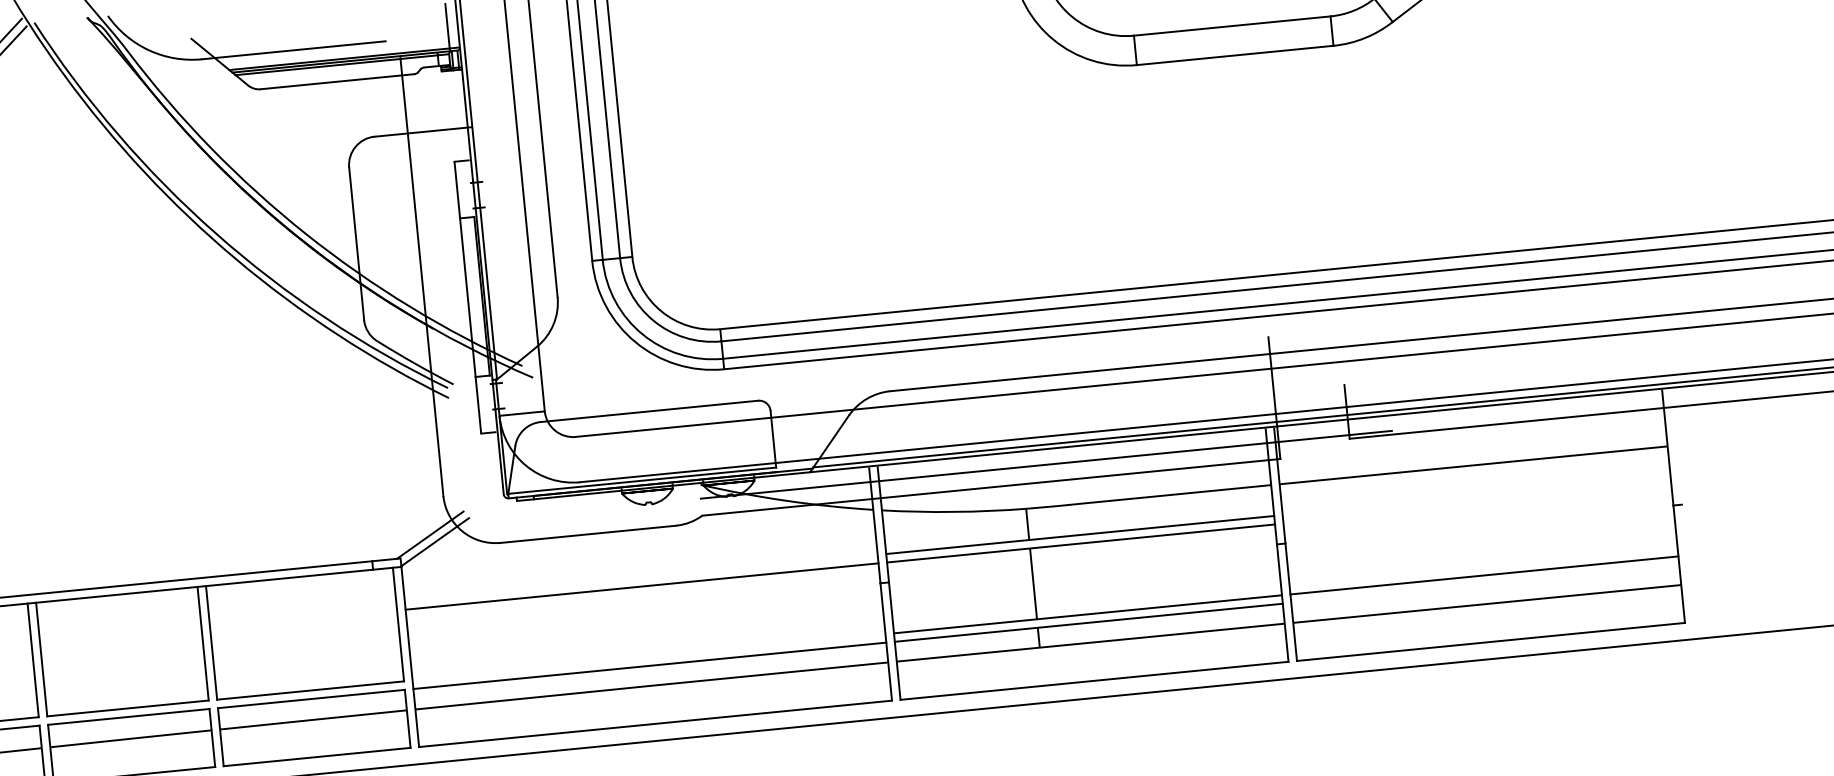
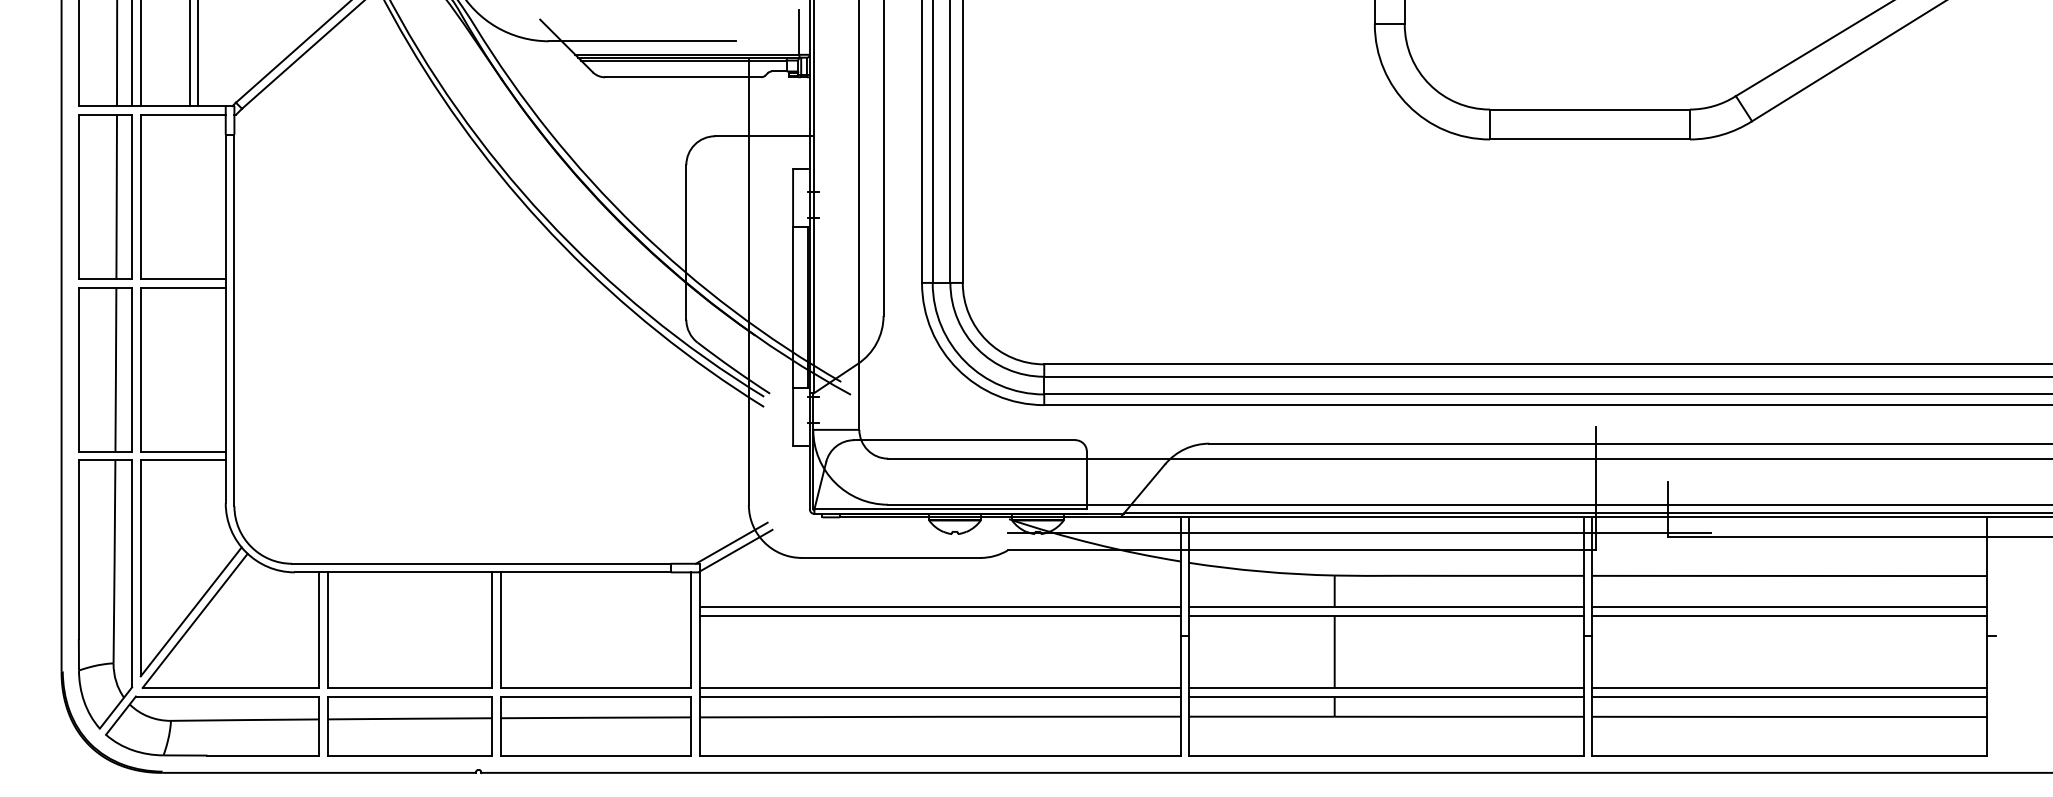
line: (1476, 496) -> (1789, 607), added
line: (1477, 504) -> (1789, 615), added
line: (640, 578) -> (939, 607), added
line: (1484, 583) -> (1789, 696), added
line: (648, 656) -> (939, 687), added

